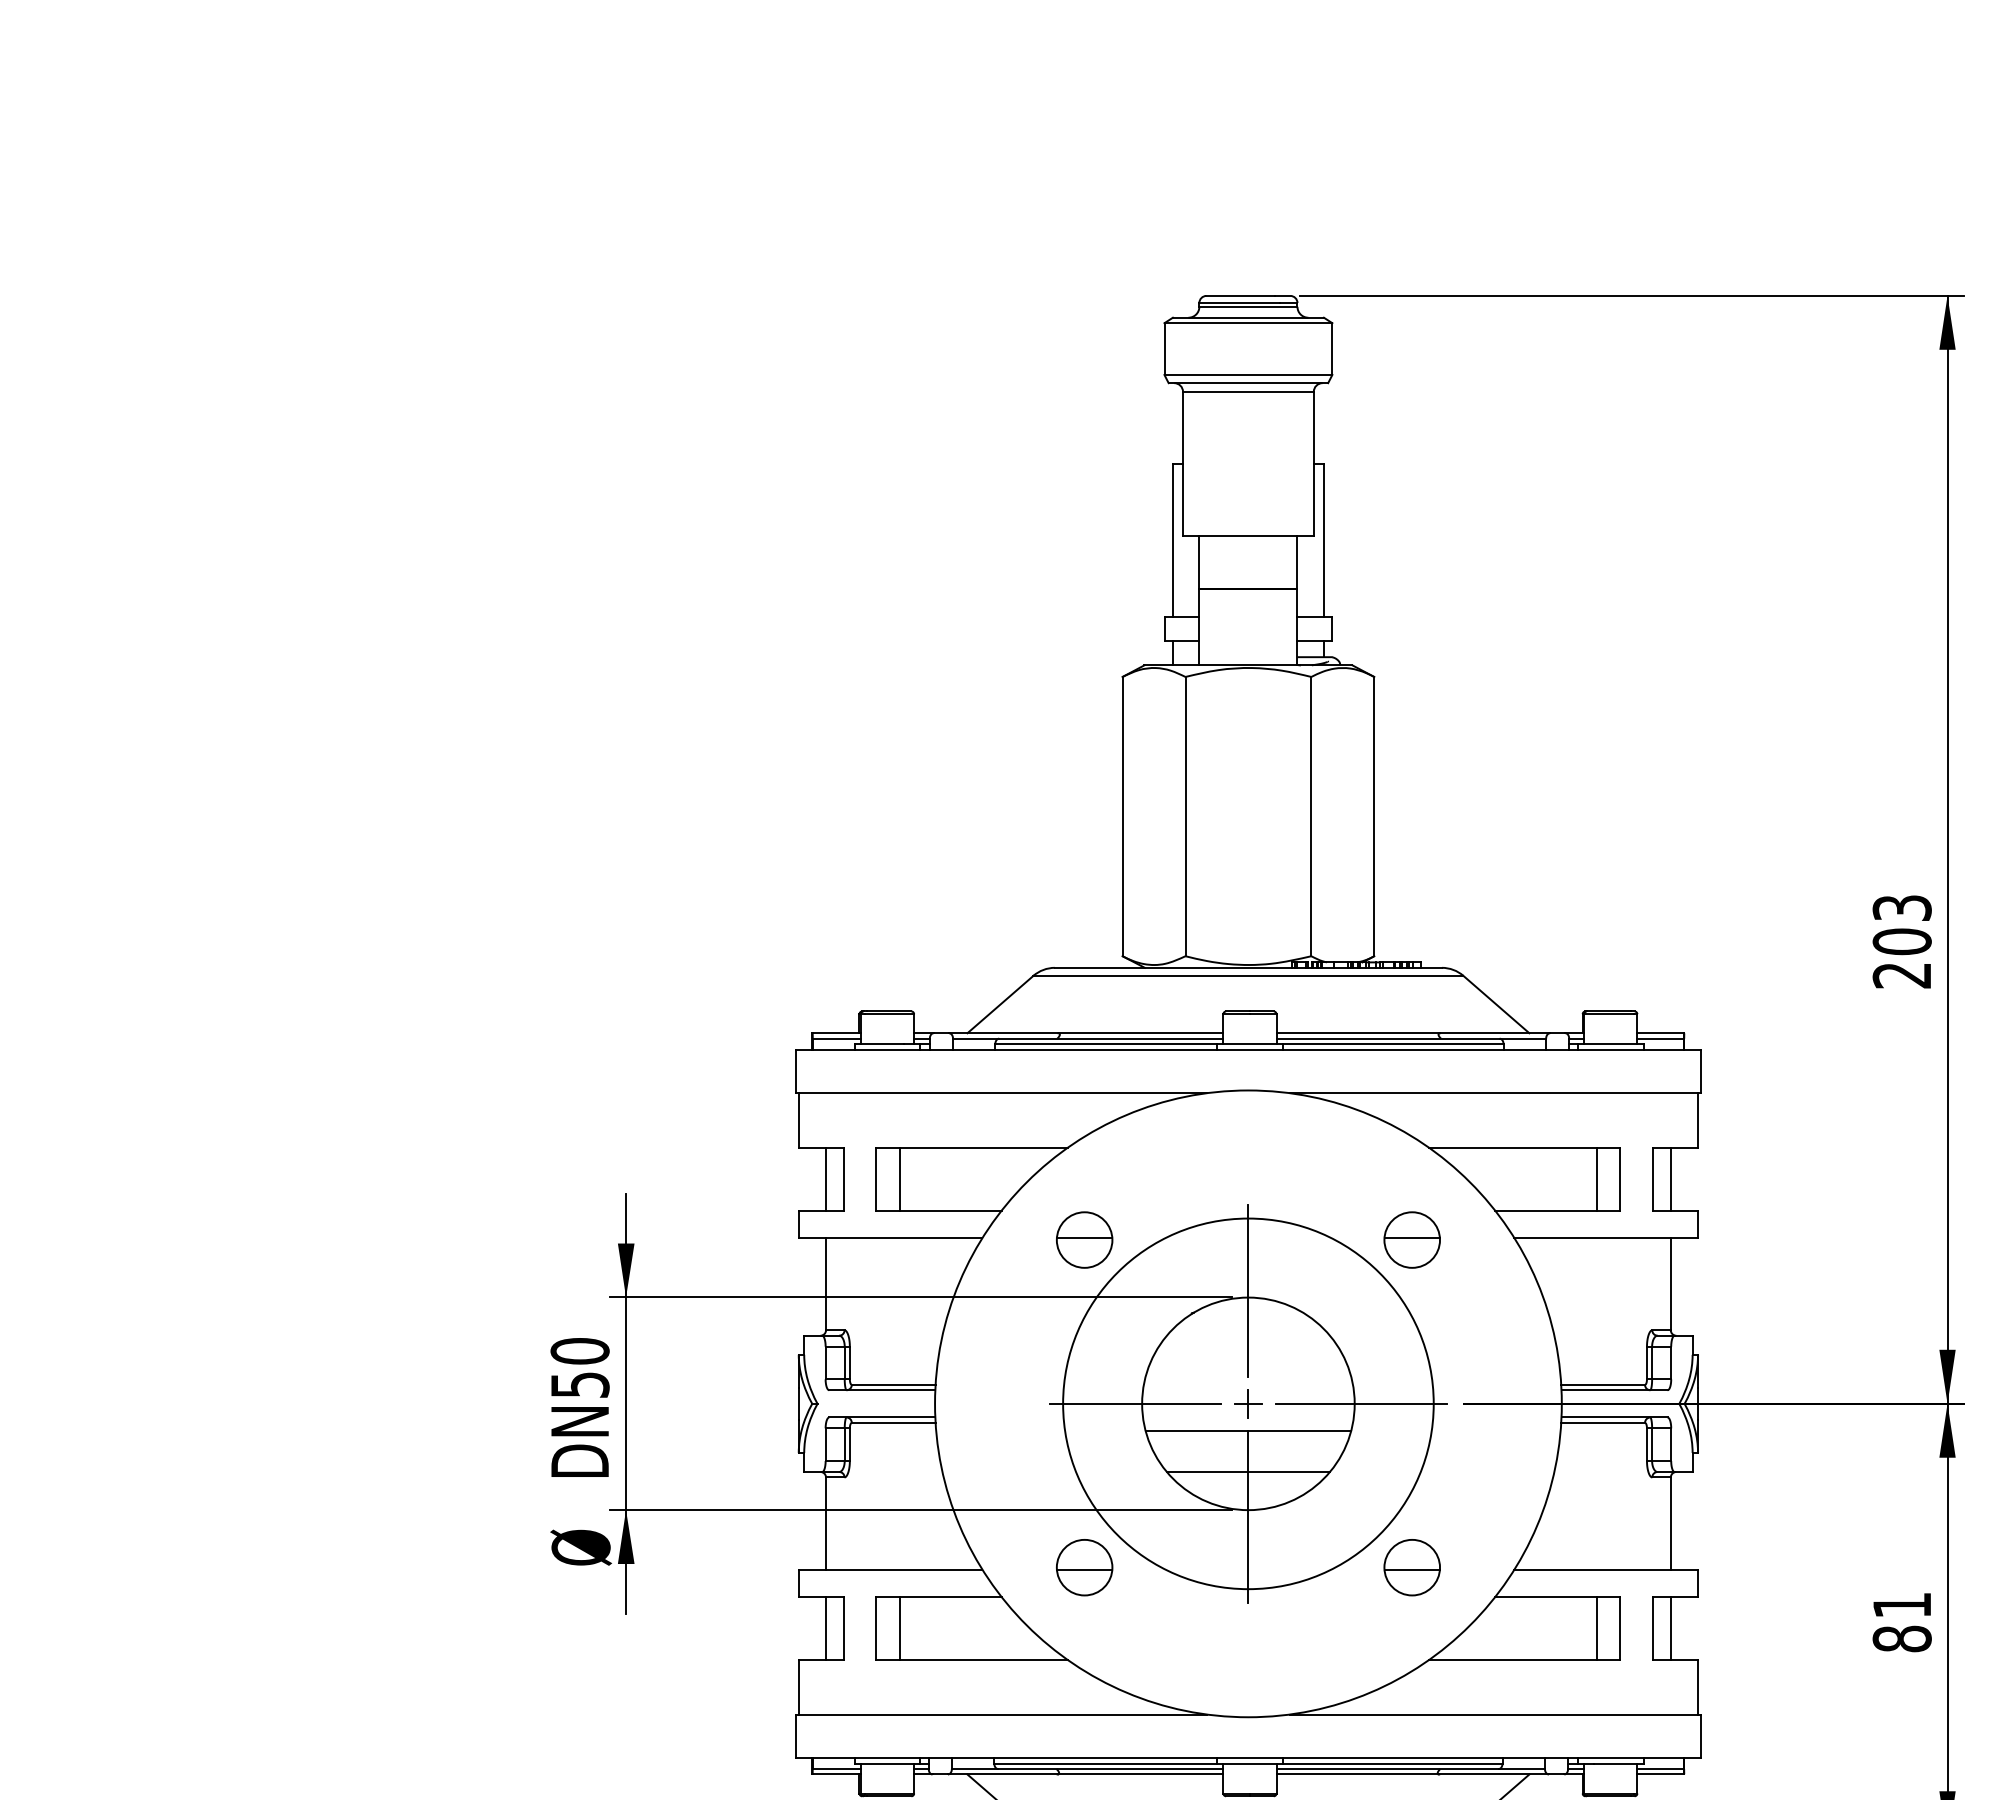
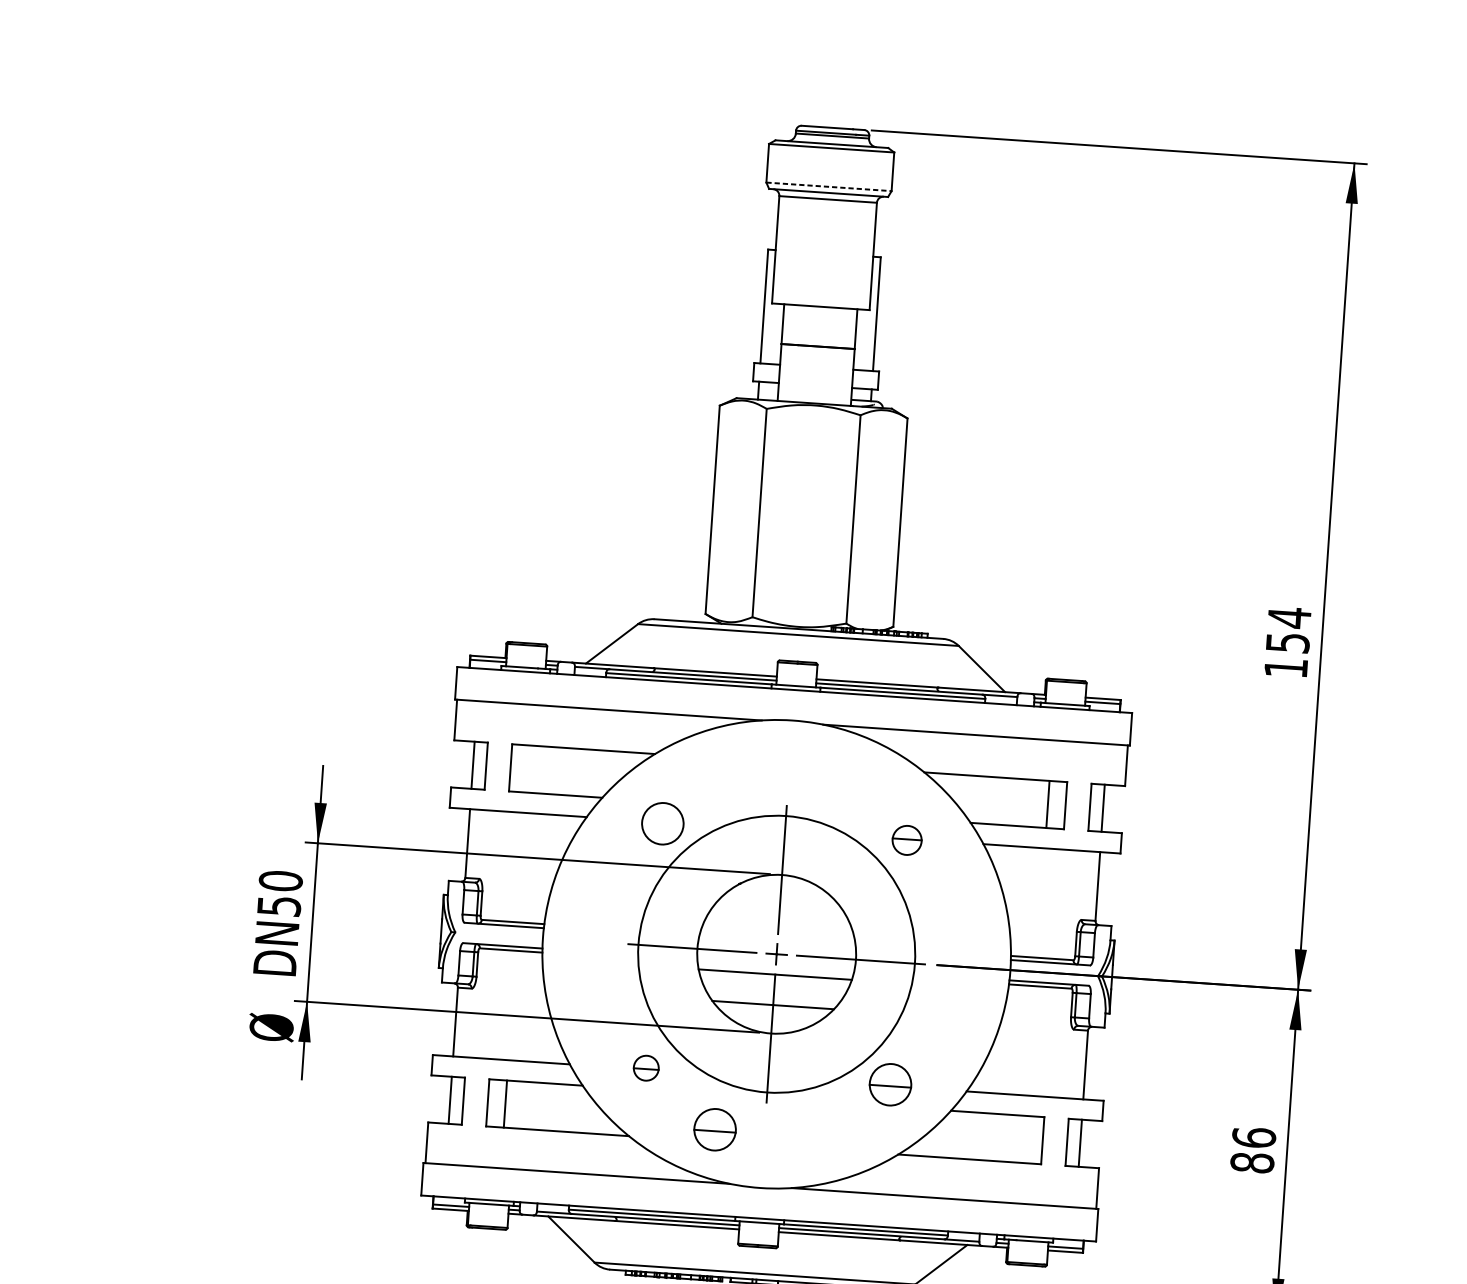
line: (1248, 374) -> (829, 186), solid -> dashed
text: (1901, 941) -> (1287, 642), 203 -> 154
line: (900, 1178) -> (528, 768), removed
line: (1084, 1238) -> (662, 822), removed
part: (1411, 1239) -> (906, 839), size x0.7
part: (1084, 1567) -> (646, 1067), size x0.6
text: (1901, 1604) -> (1253, 1137), 81 -> 86
line: (1596, 1628) -> (1024, 1139), removed
part: (1181, 1643) -> (714, 1129), added

